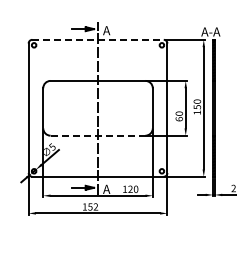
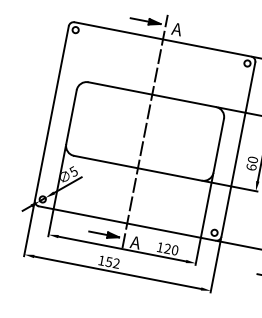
line: (98, 39) -> (163, 39), dashed -> solid
line: (98, 135) -> (138, 168), dashed -> solid

